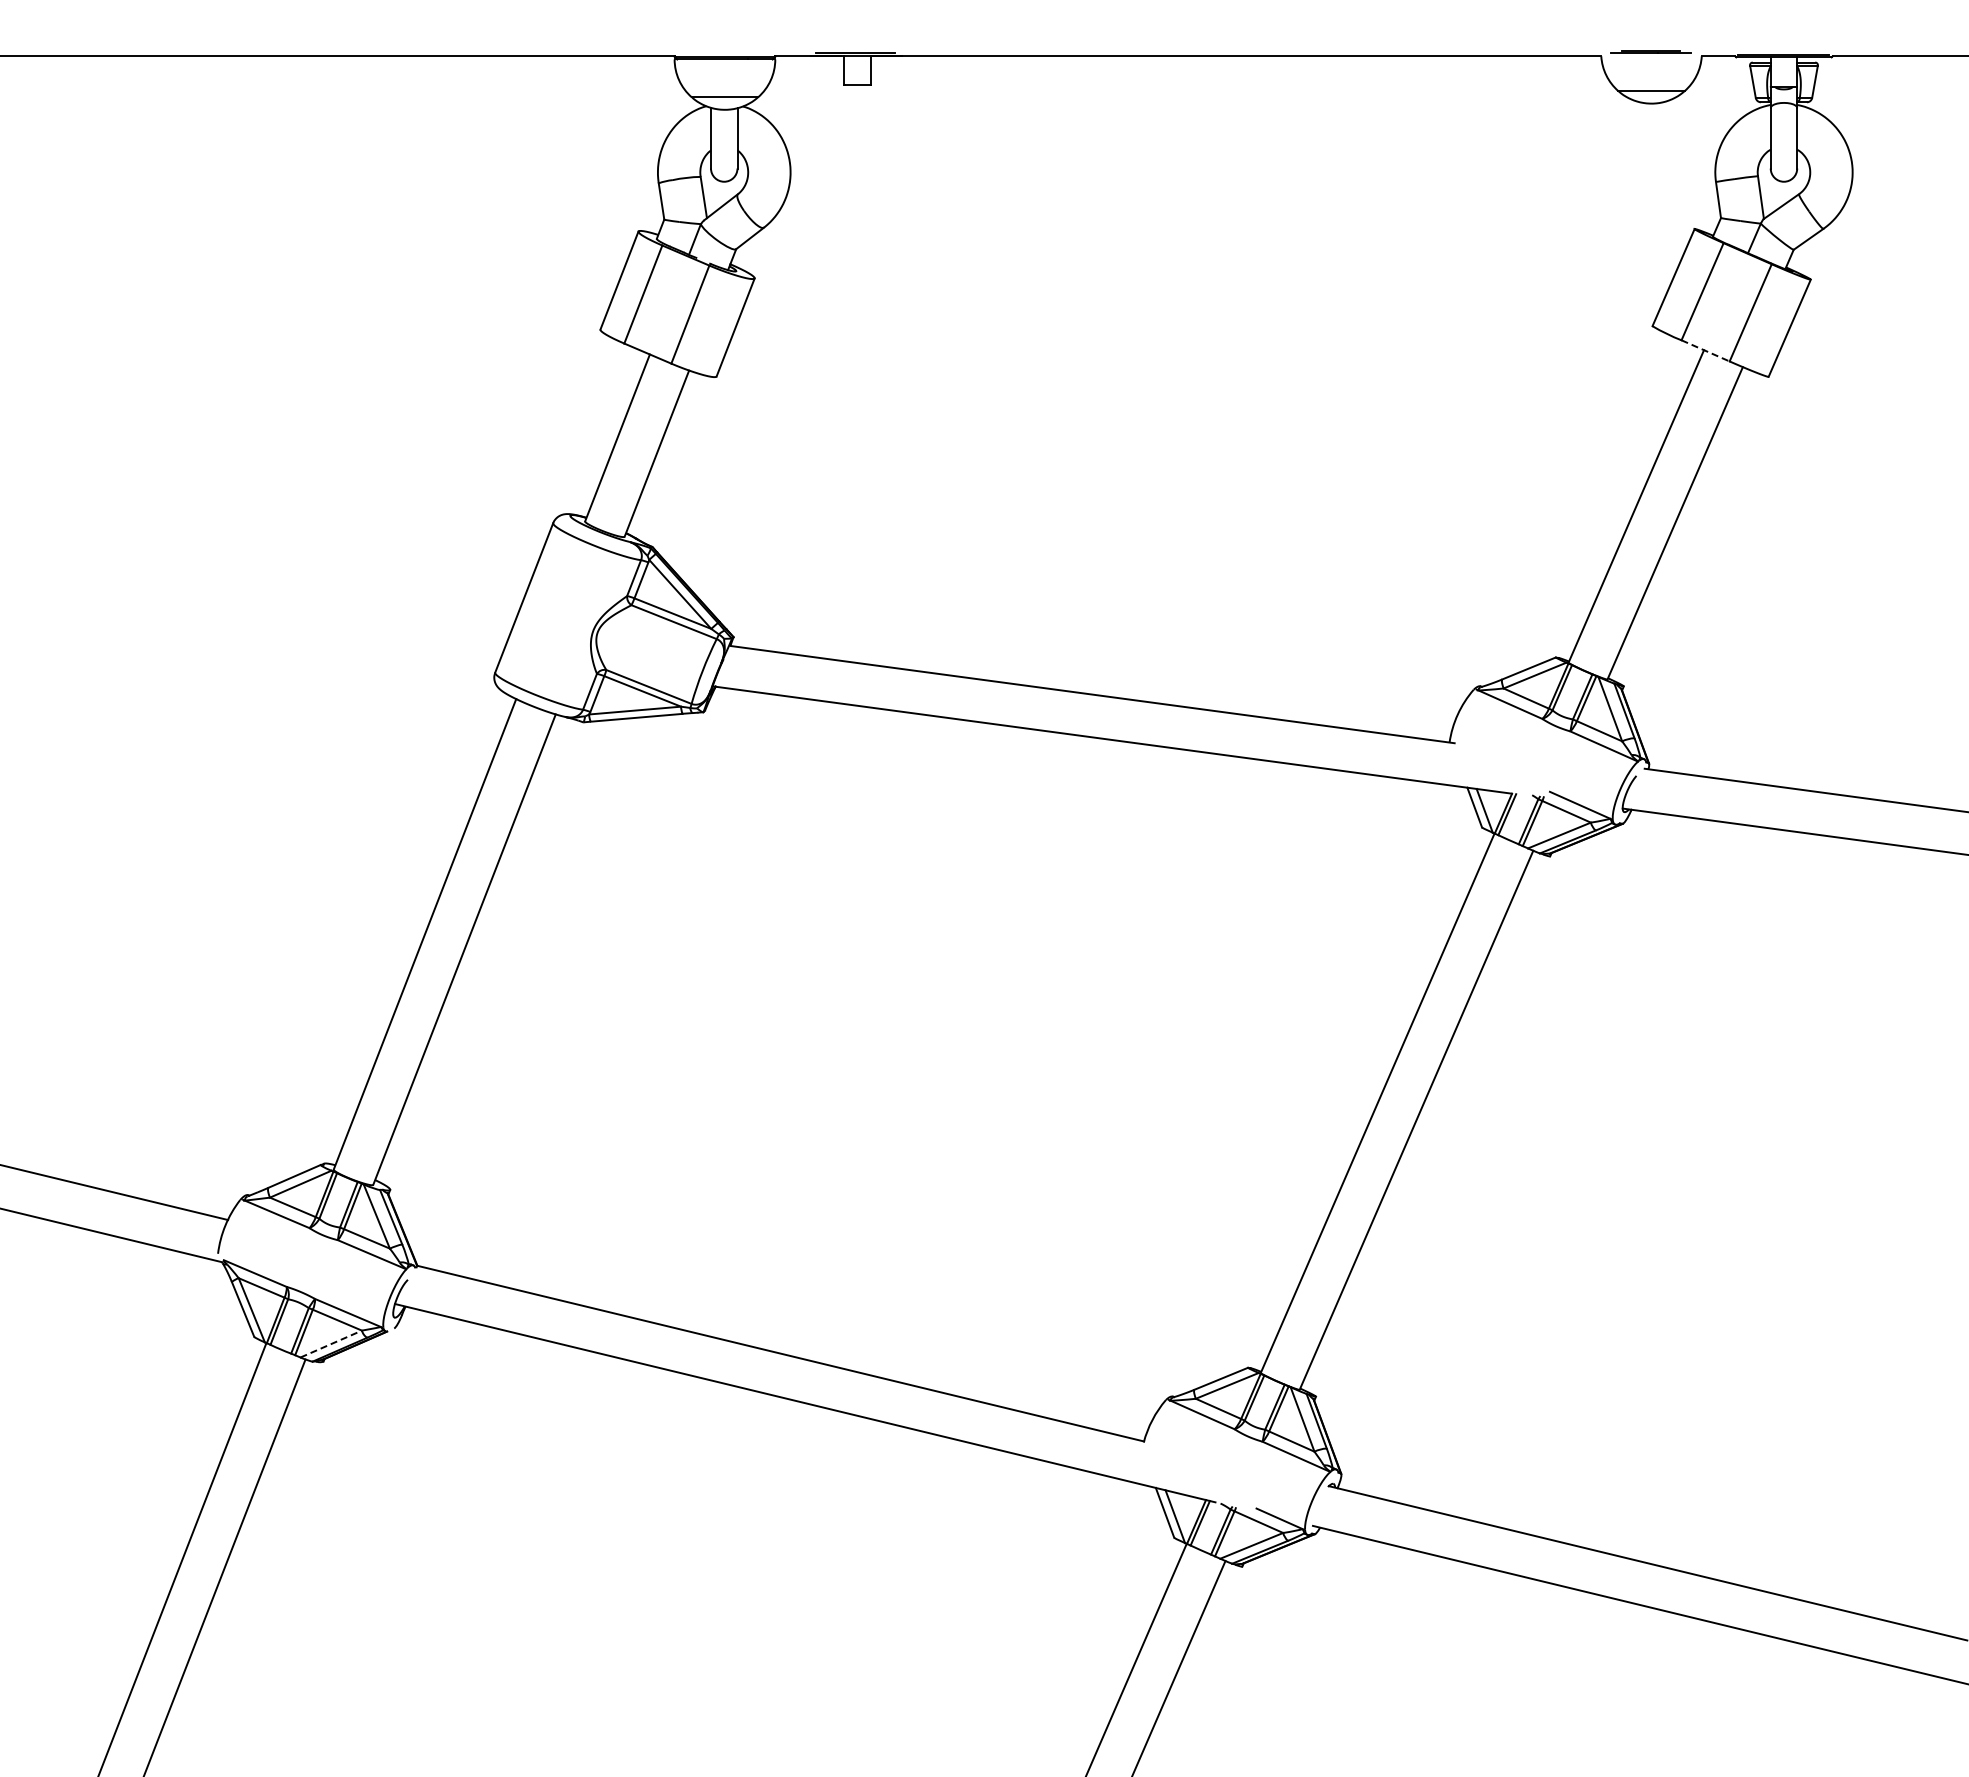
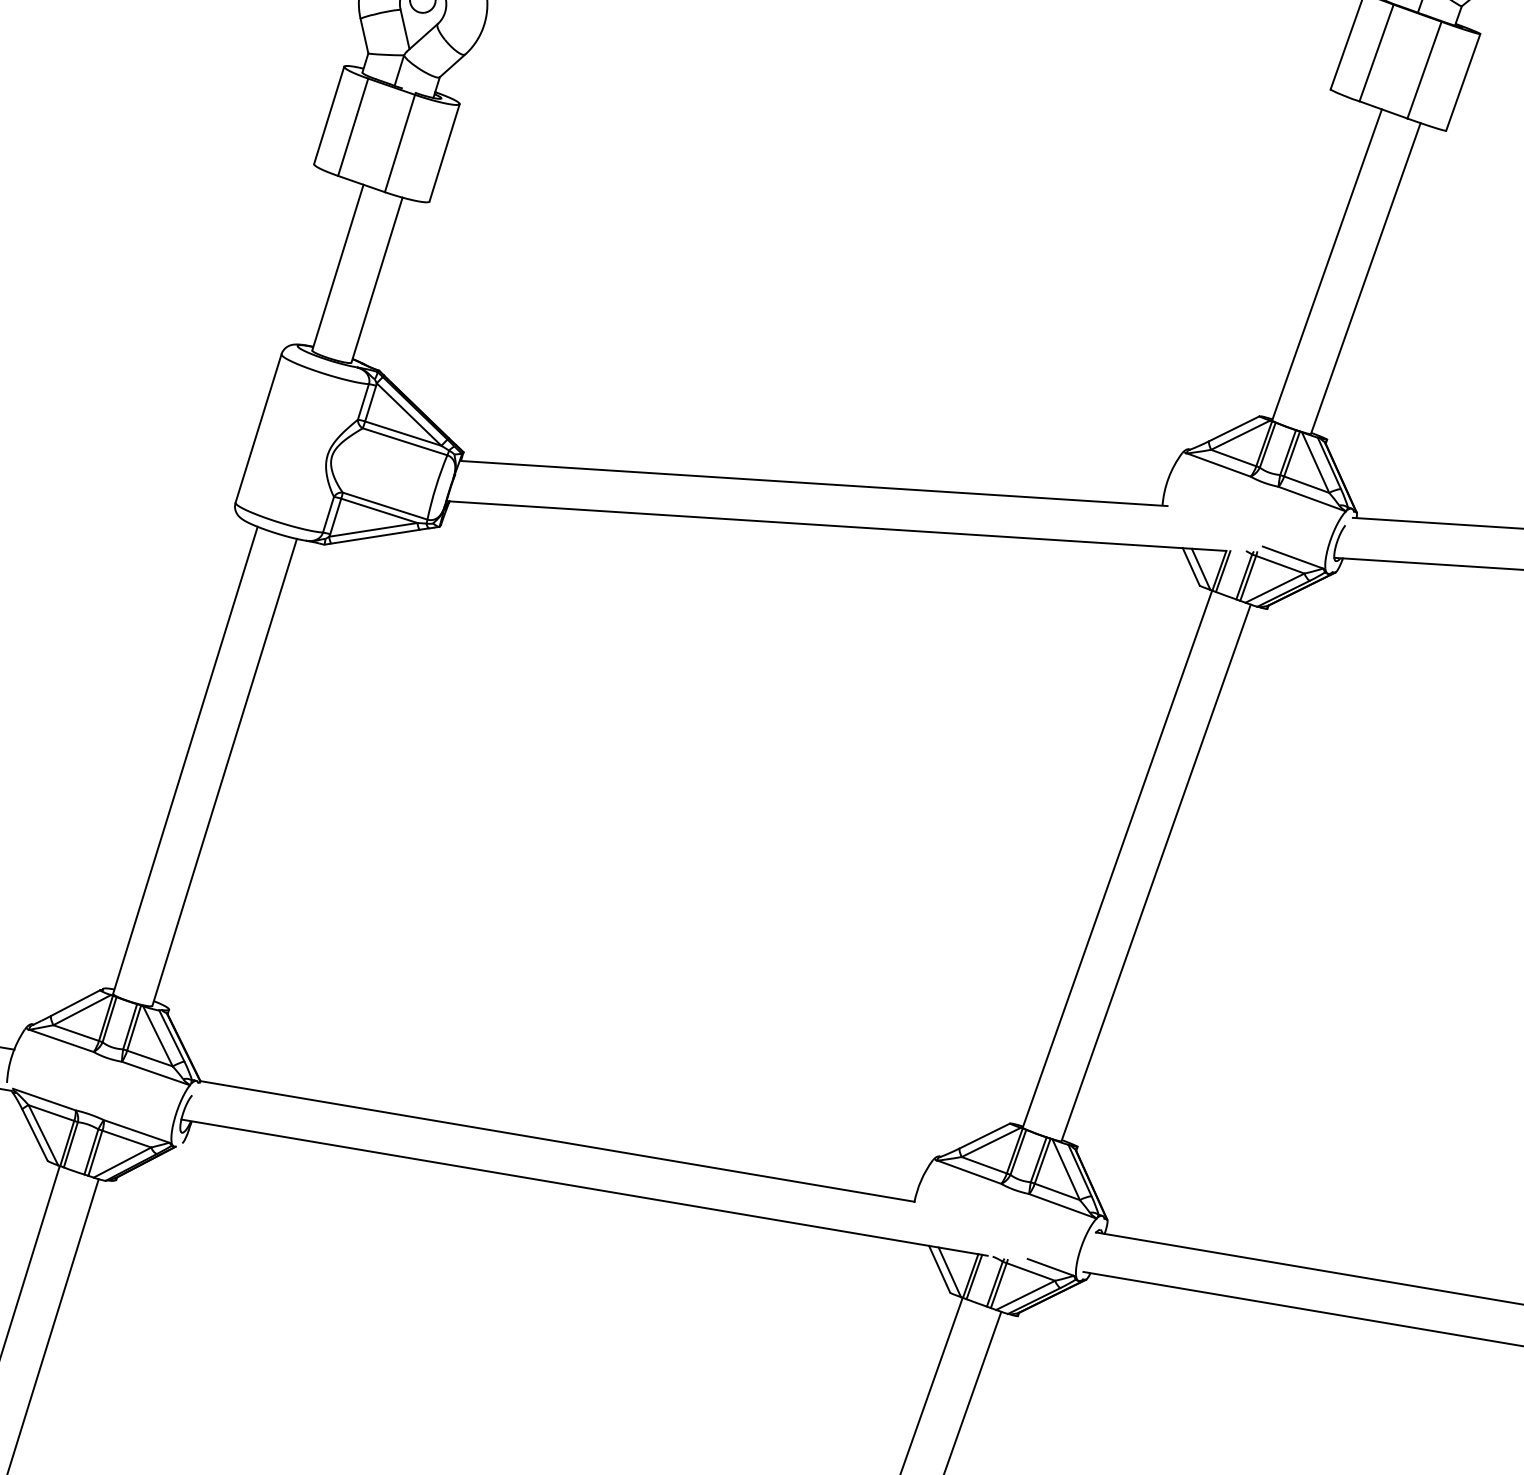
line: (1706, 351) -> (1384, 110), dashed -> solid
line: (331, 1344) -> (122, 1162), dashed -> solid

